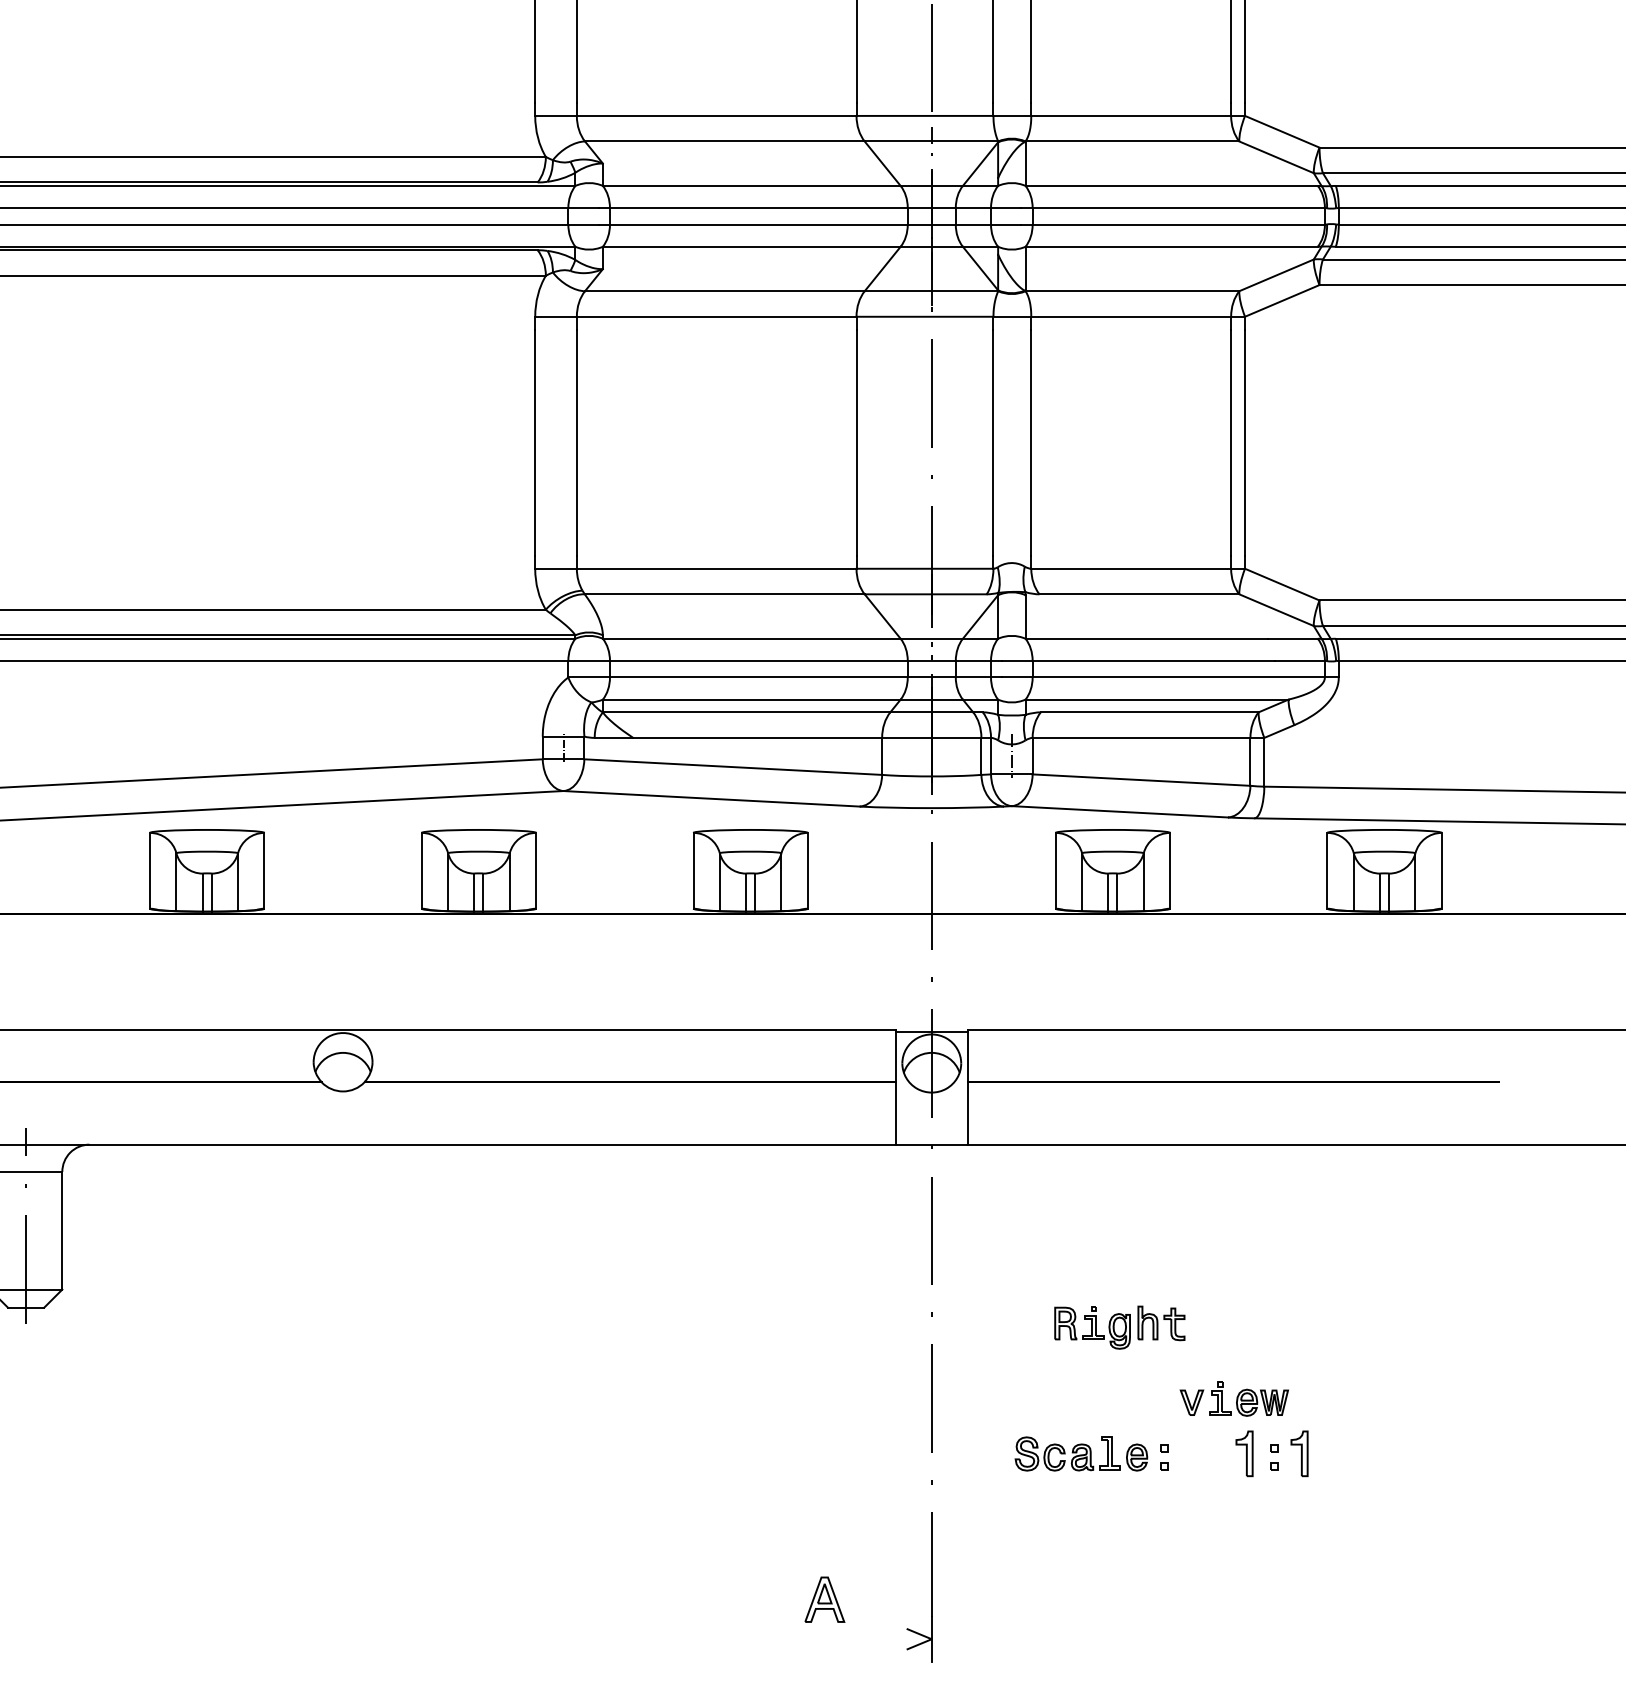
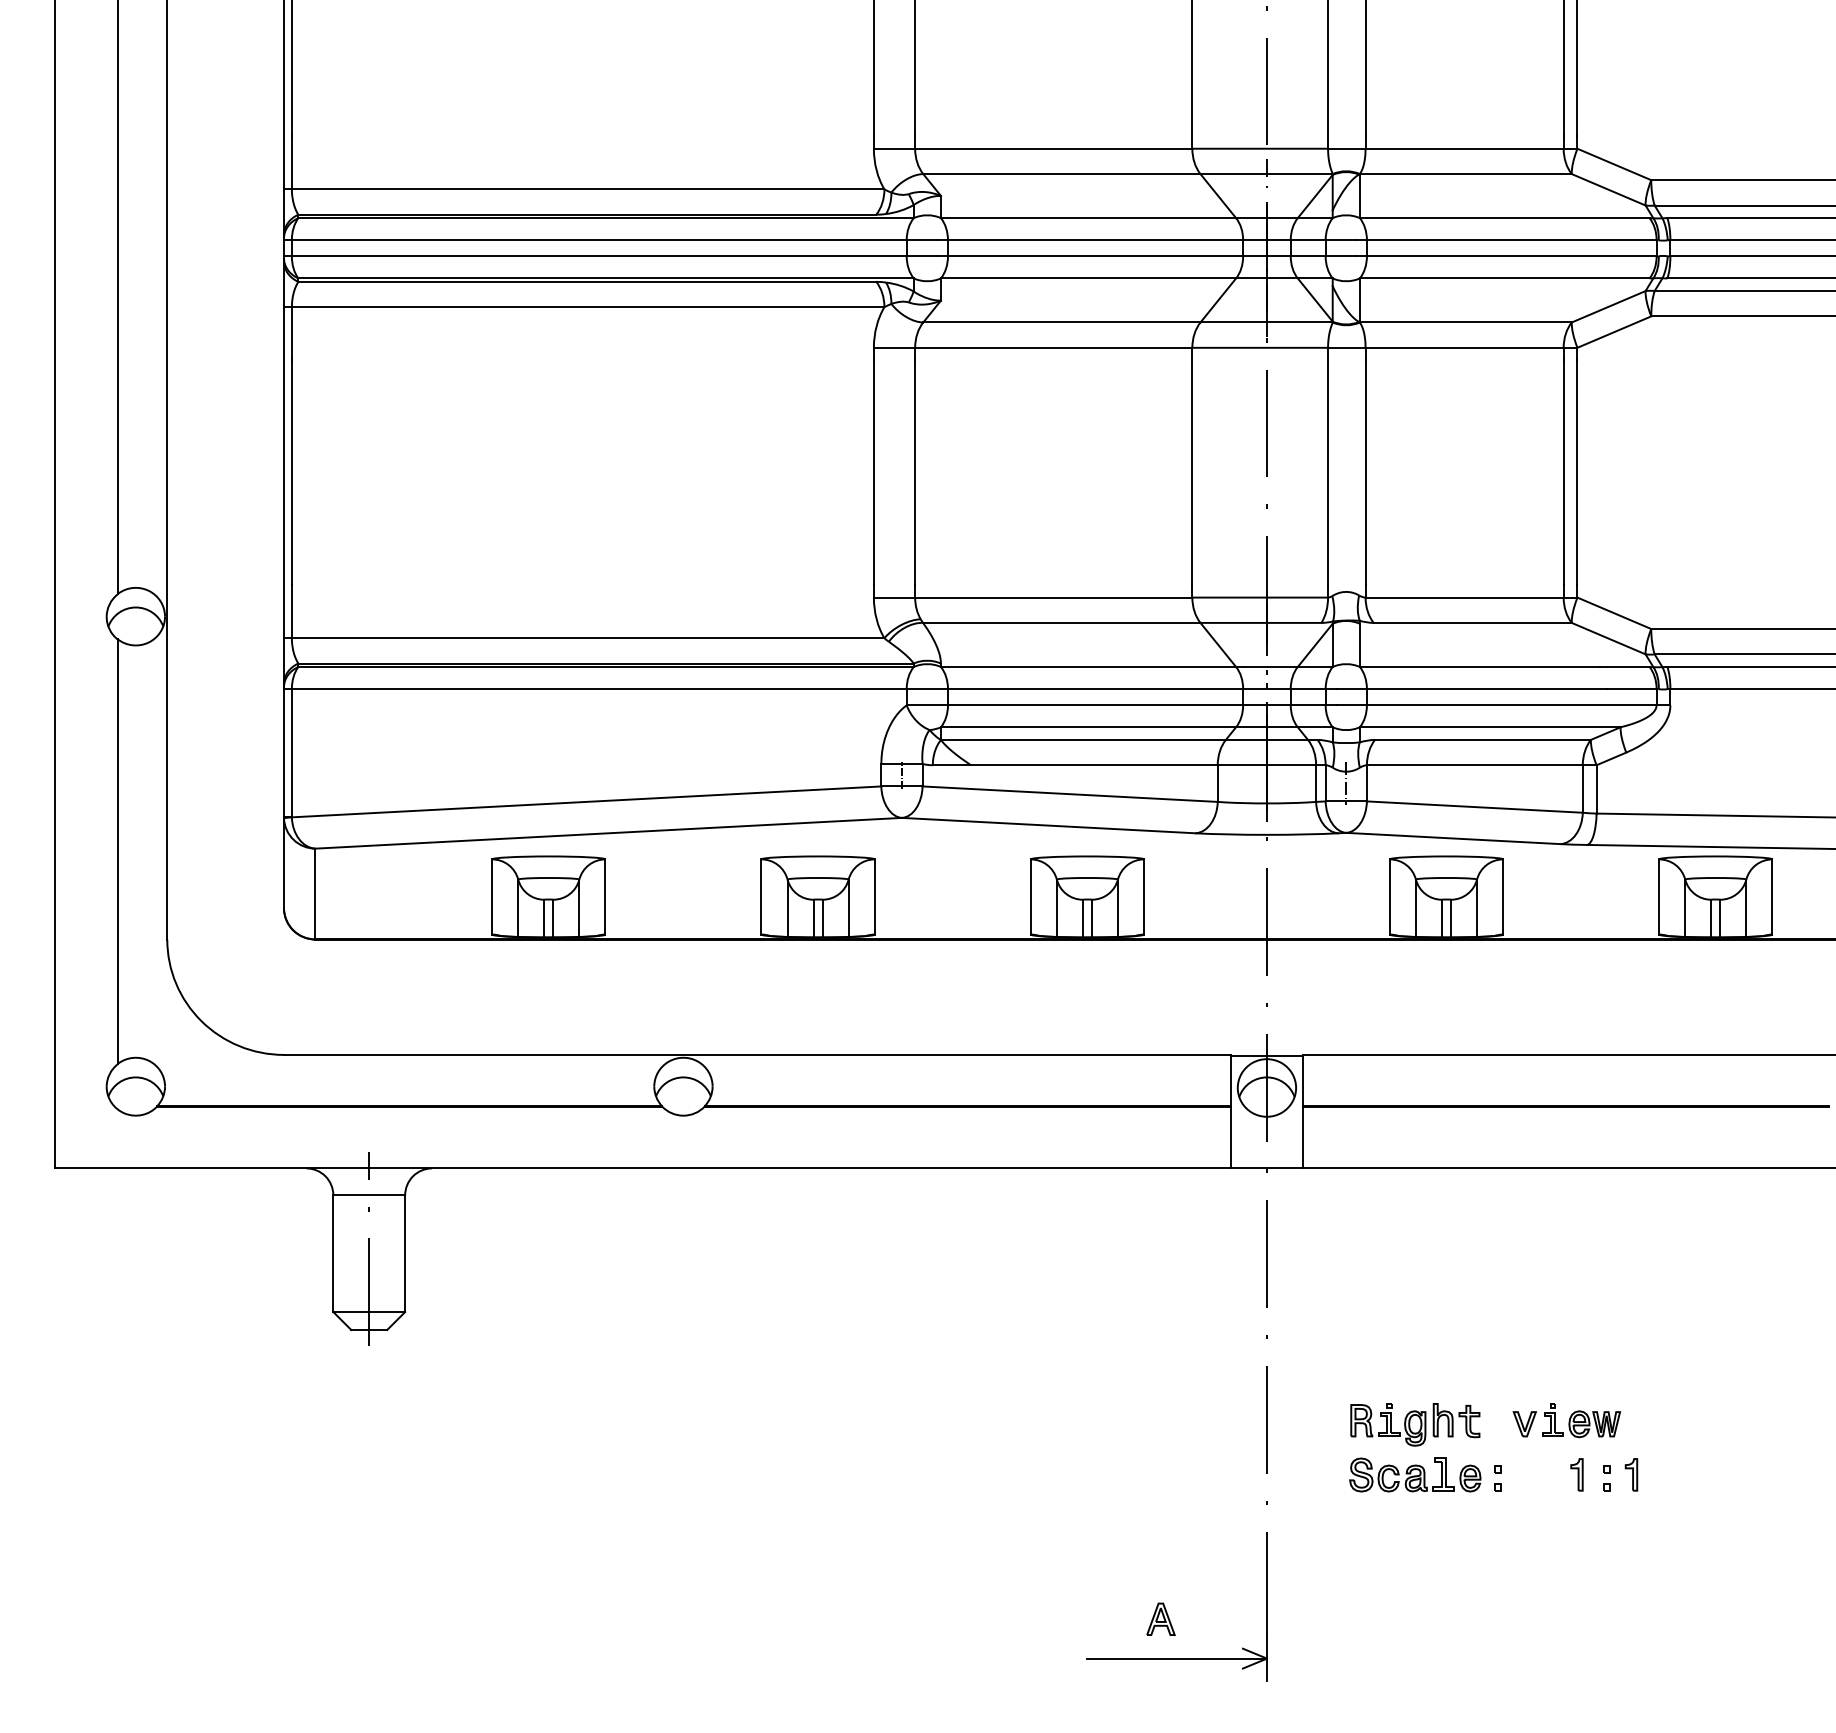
part: (1119, 1327) -> (1415, 1424), moved
part: (1244, 1453) -> (1576, 1474), size x0.71
part: (1299, 1453) -> (1631, 1474), size x0.71
part: (824, 1598) -> (1160, 1618), size x0.71
line: (840, 1639) -> (1176, 1658), added

